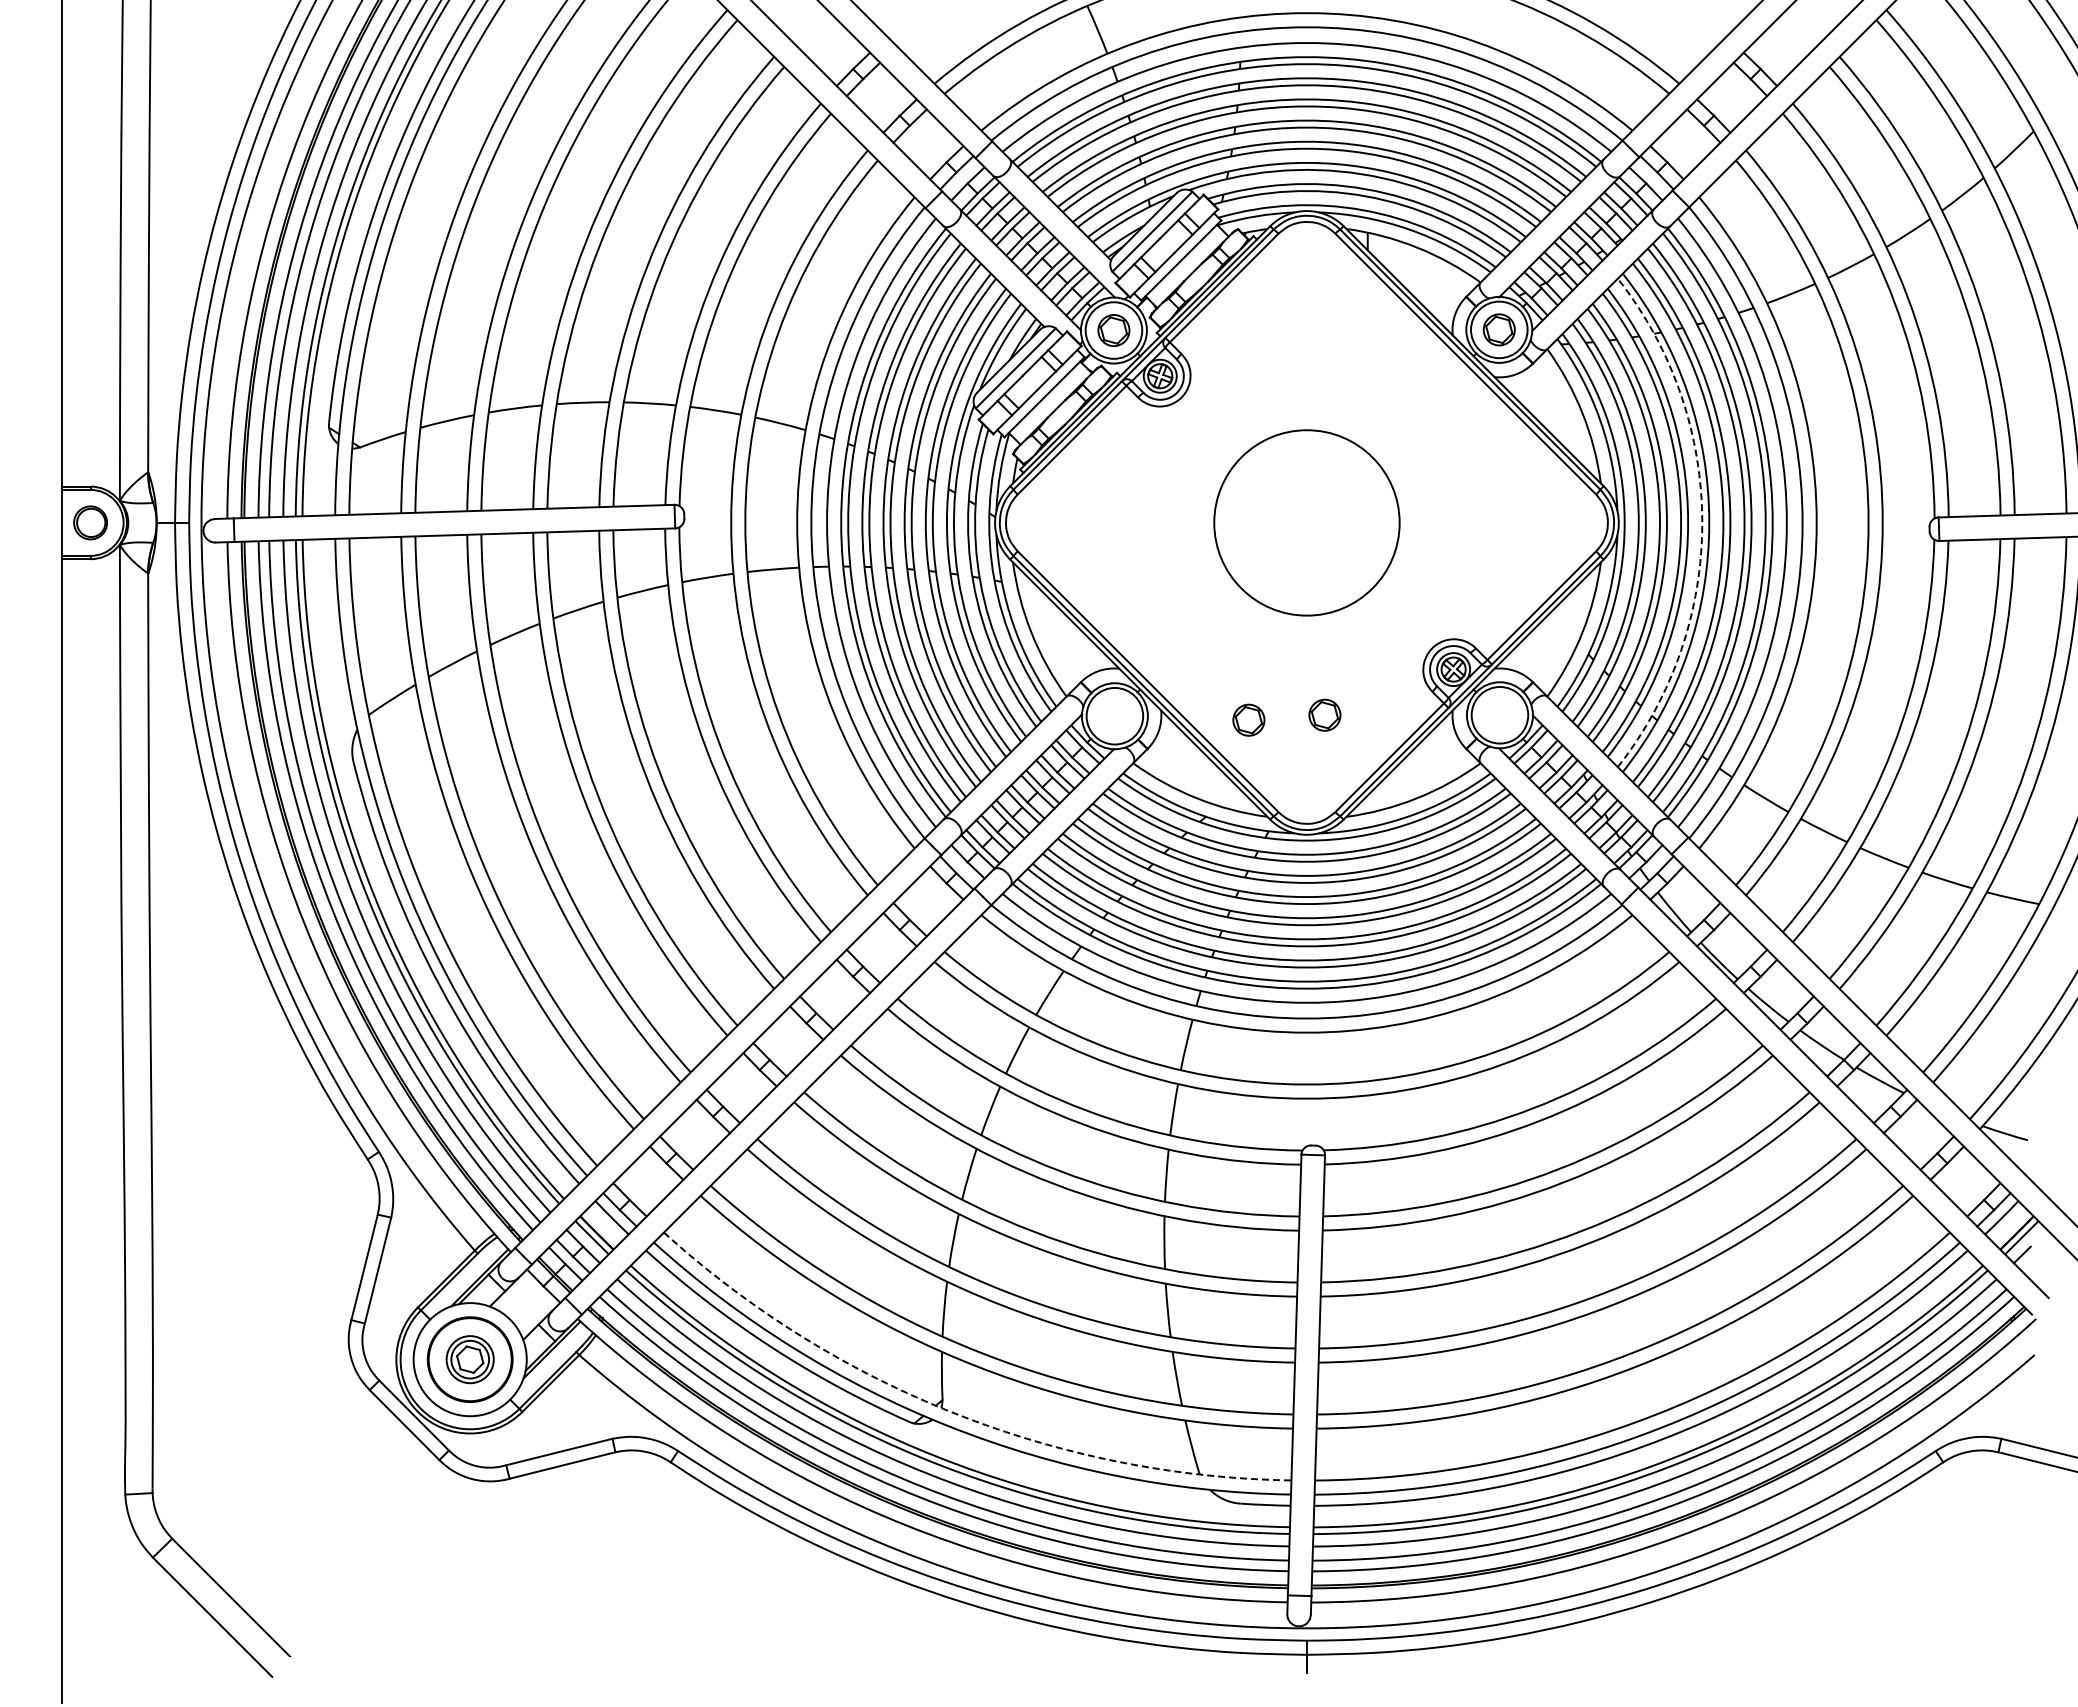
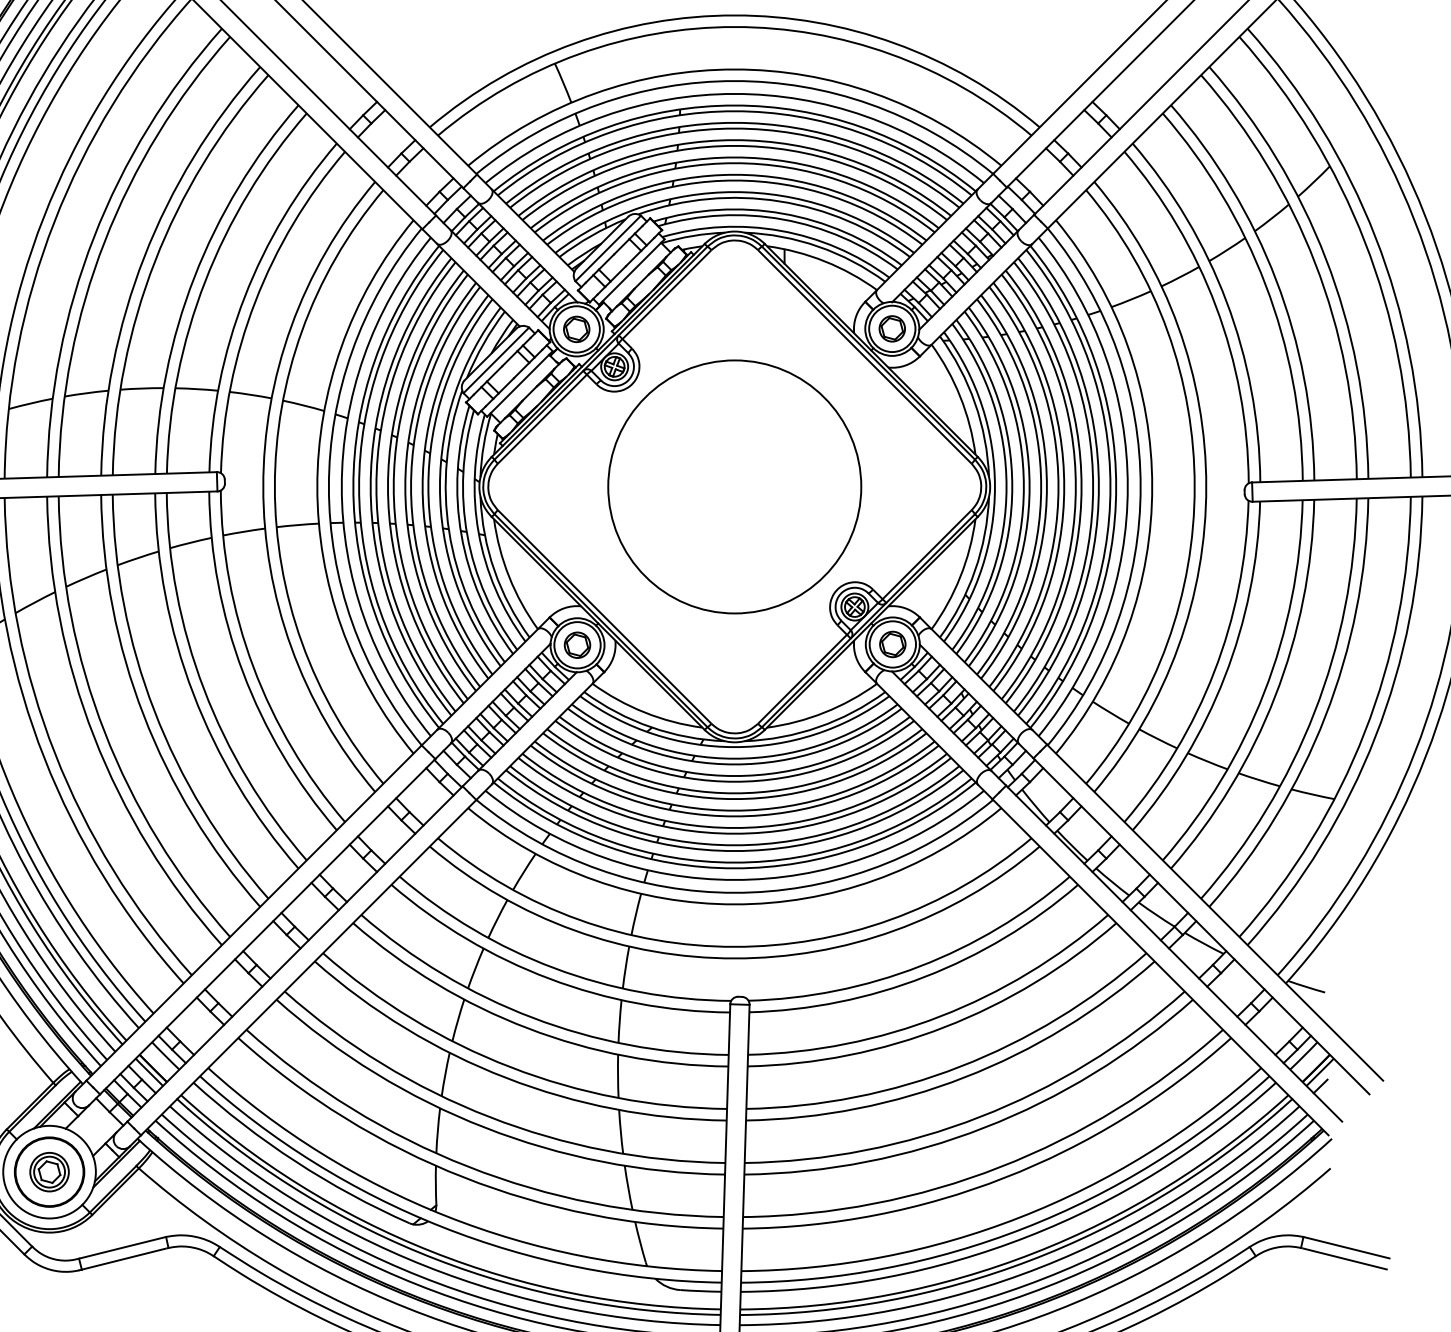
circle: (1306, 522) -> (734, 486), size x1.67
arc: (1702, 522) -> (1058, 486), dashed -> solid
part: (1324, 714) -> (892, 643), moved
part: (1248, 719) -> (577, 644), moved
arc: (955, 1413) -> (446, 1216), dashed -> solid

